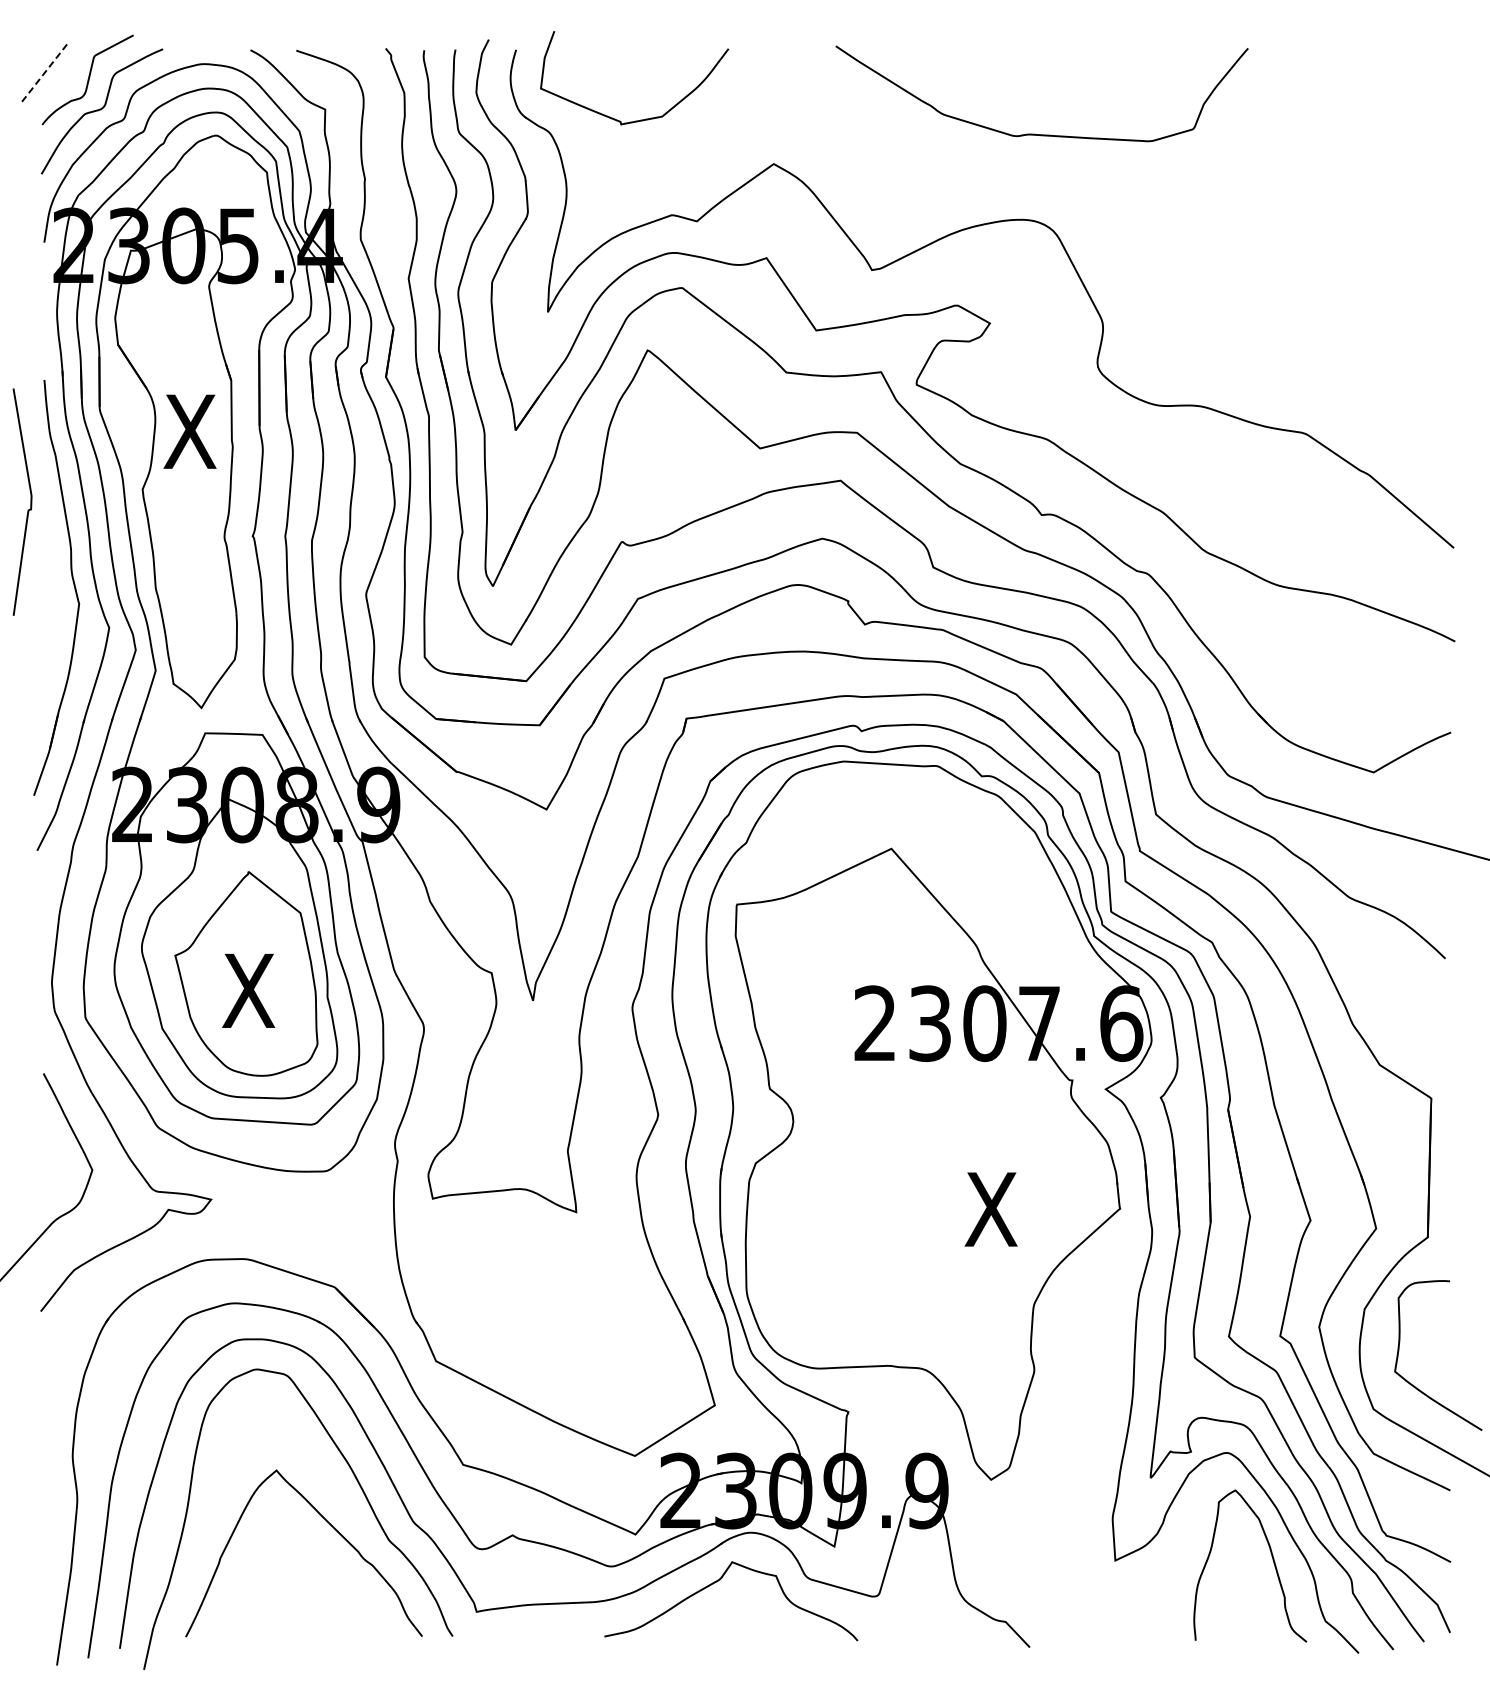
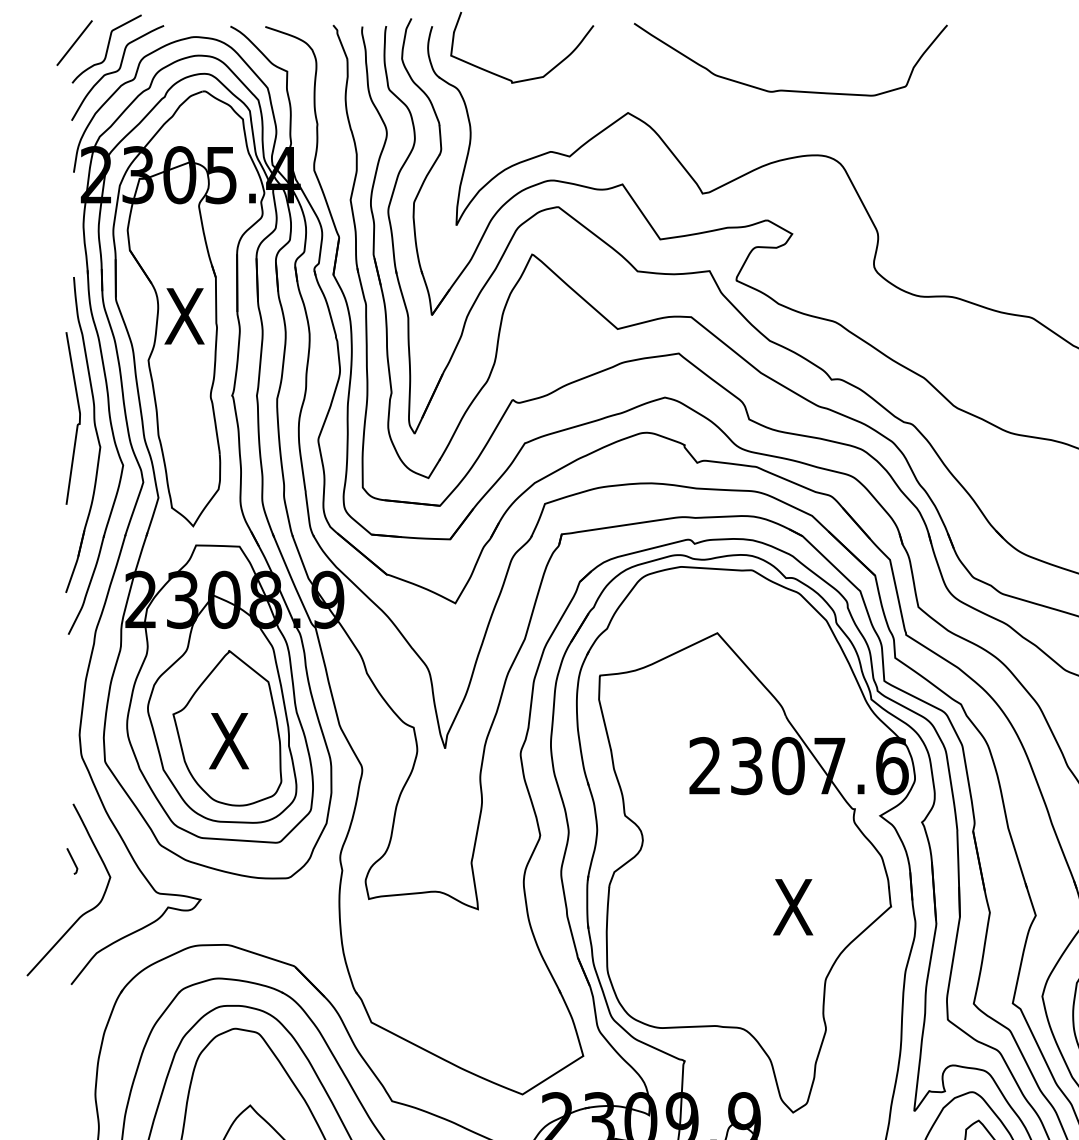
line: (45, 72) -> (74, 43), dashed -> solid
curve: (1034, 133) -> (785, 89), moved
curve: (30, 501) -> (79, 417), moved
curve: (42, 1148) -> (72, 860), added

